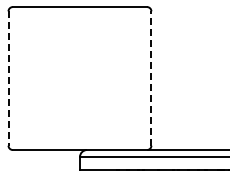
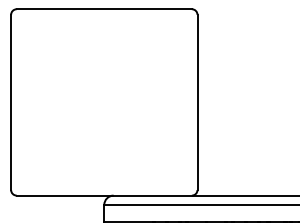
line: (151, 78) -> (197, 102), dashed -> solid
line: (8, 79) -> (11, 103), dashed -> solid

